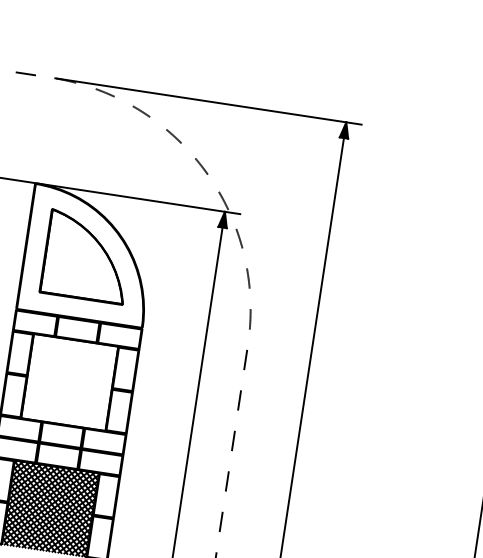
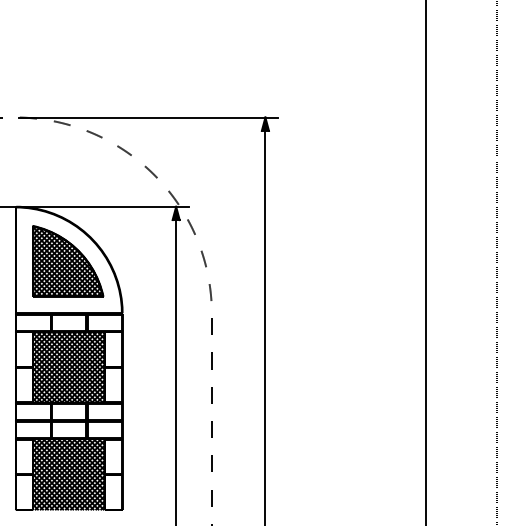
hatch: (86, 257) -> (67, 261), added
hatch: (69, 382) -> (68, 367), added

